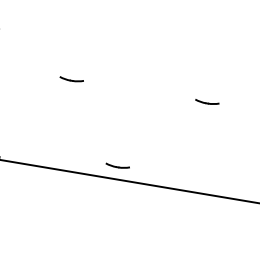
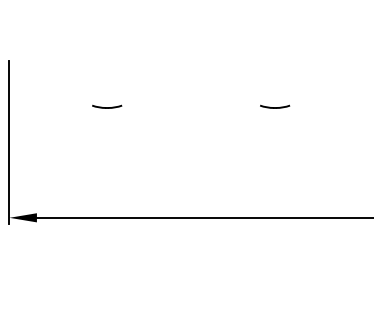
part: (118, 166) -> (180, 201), removed

